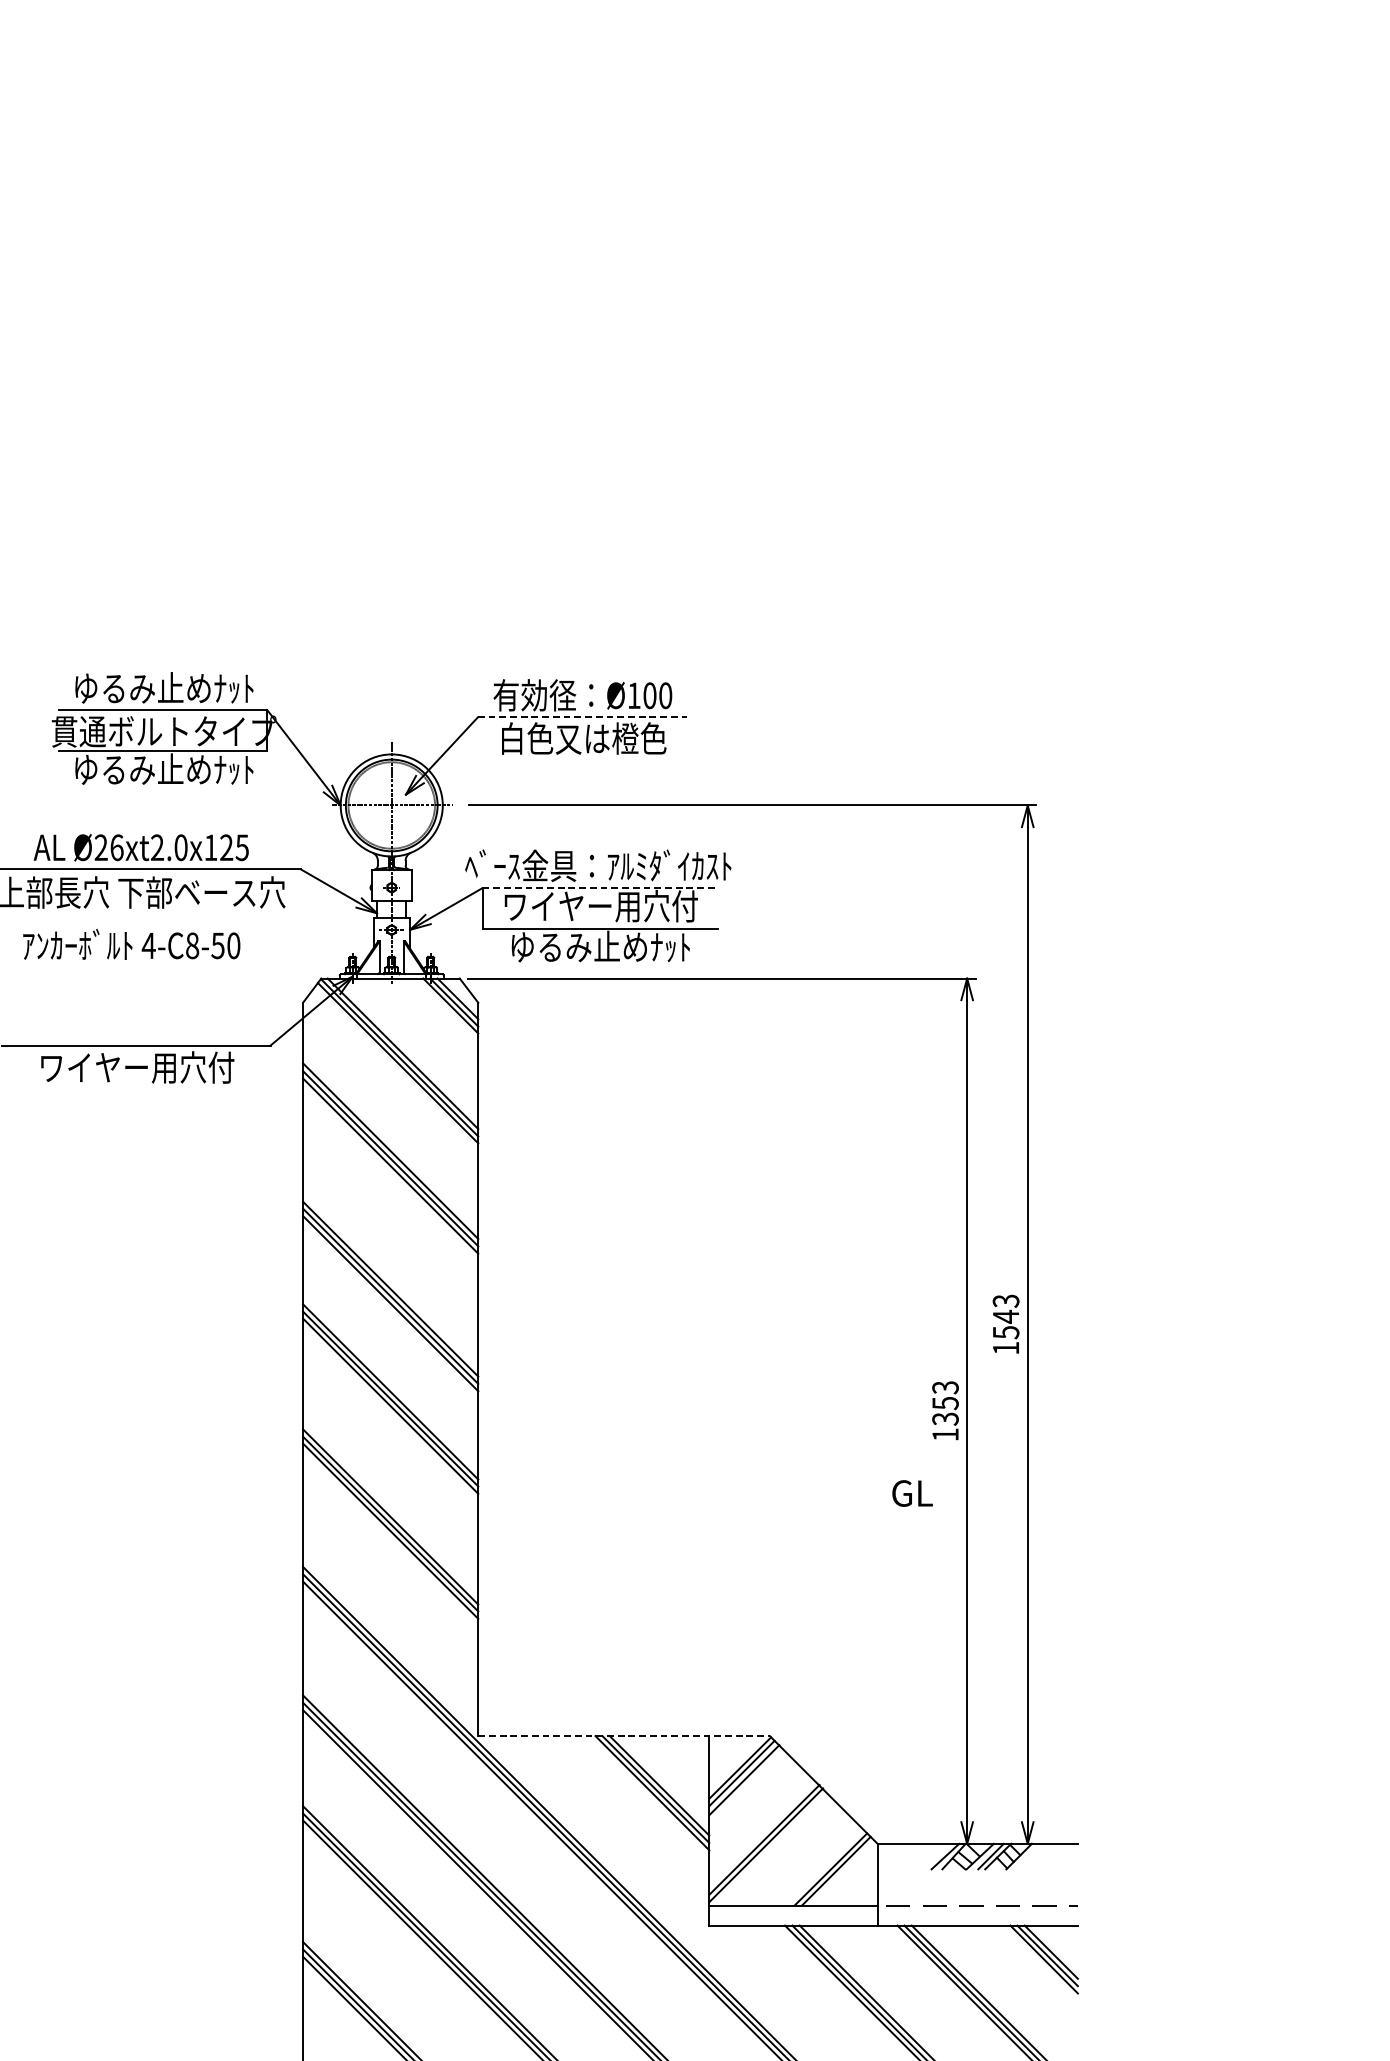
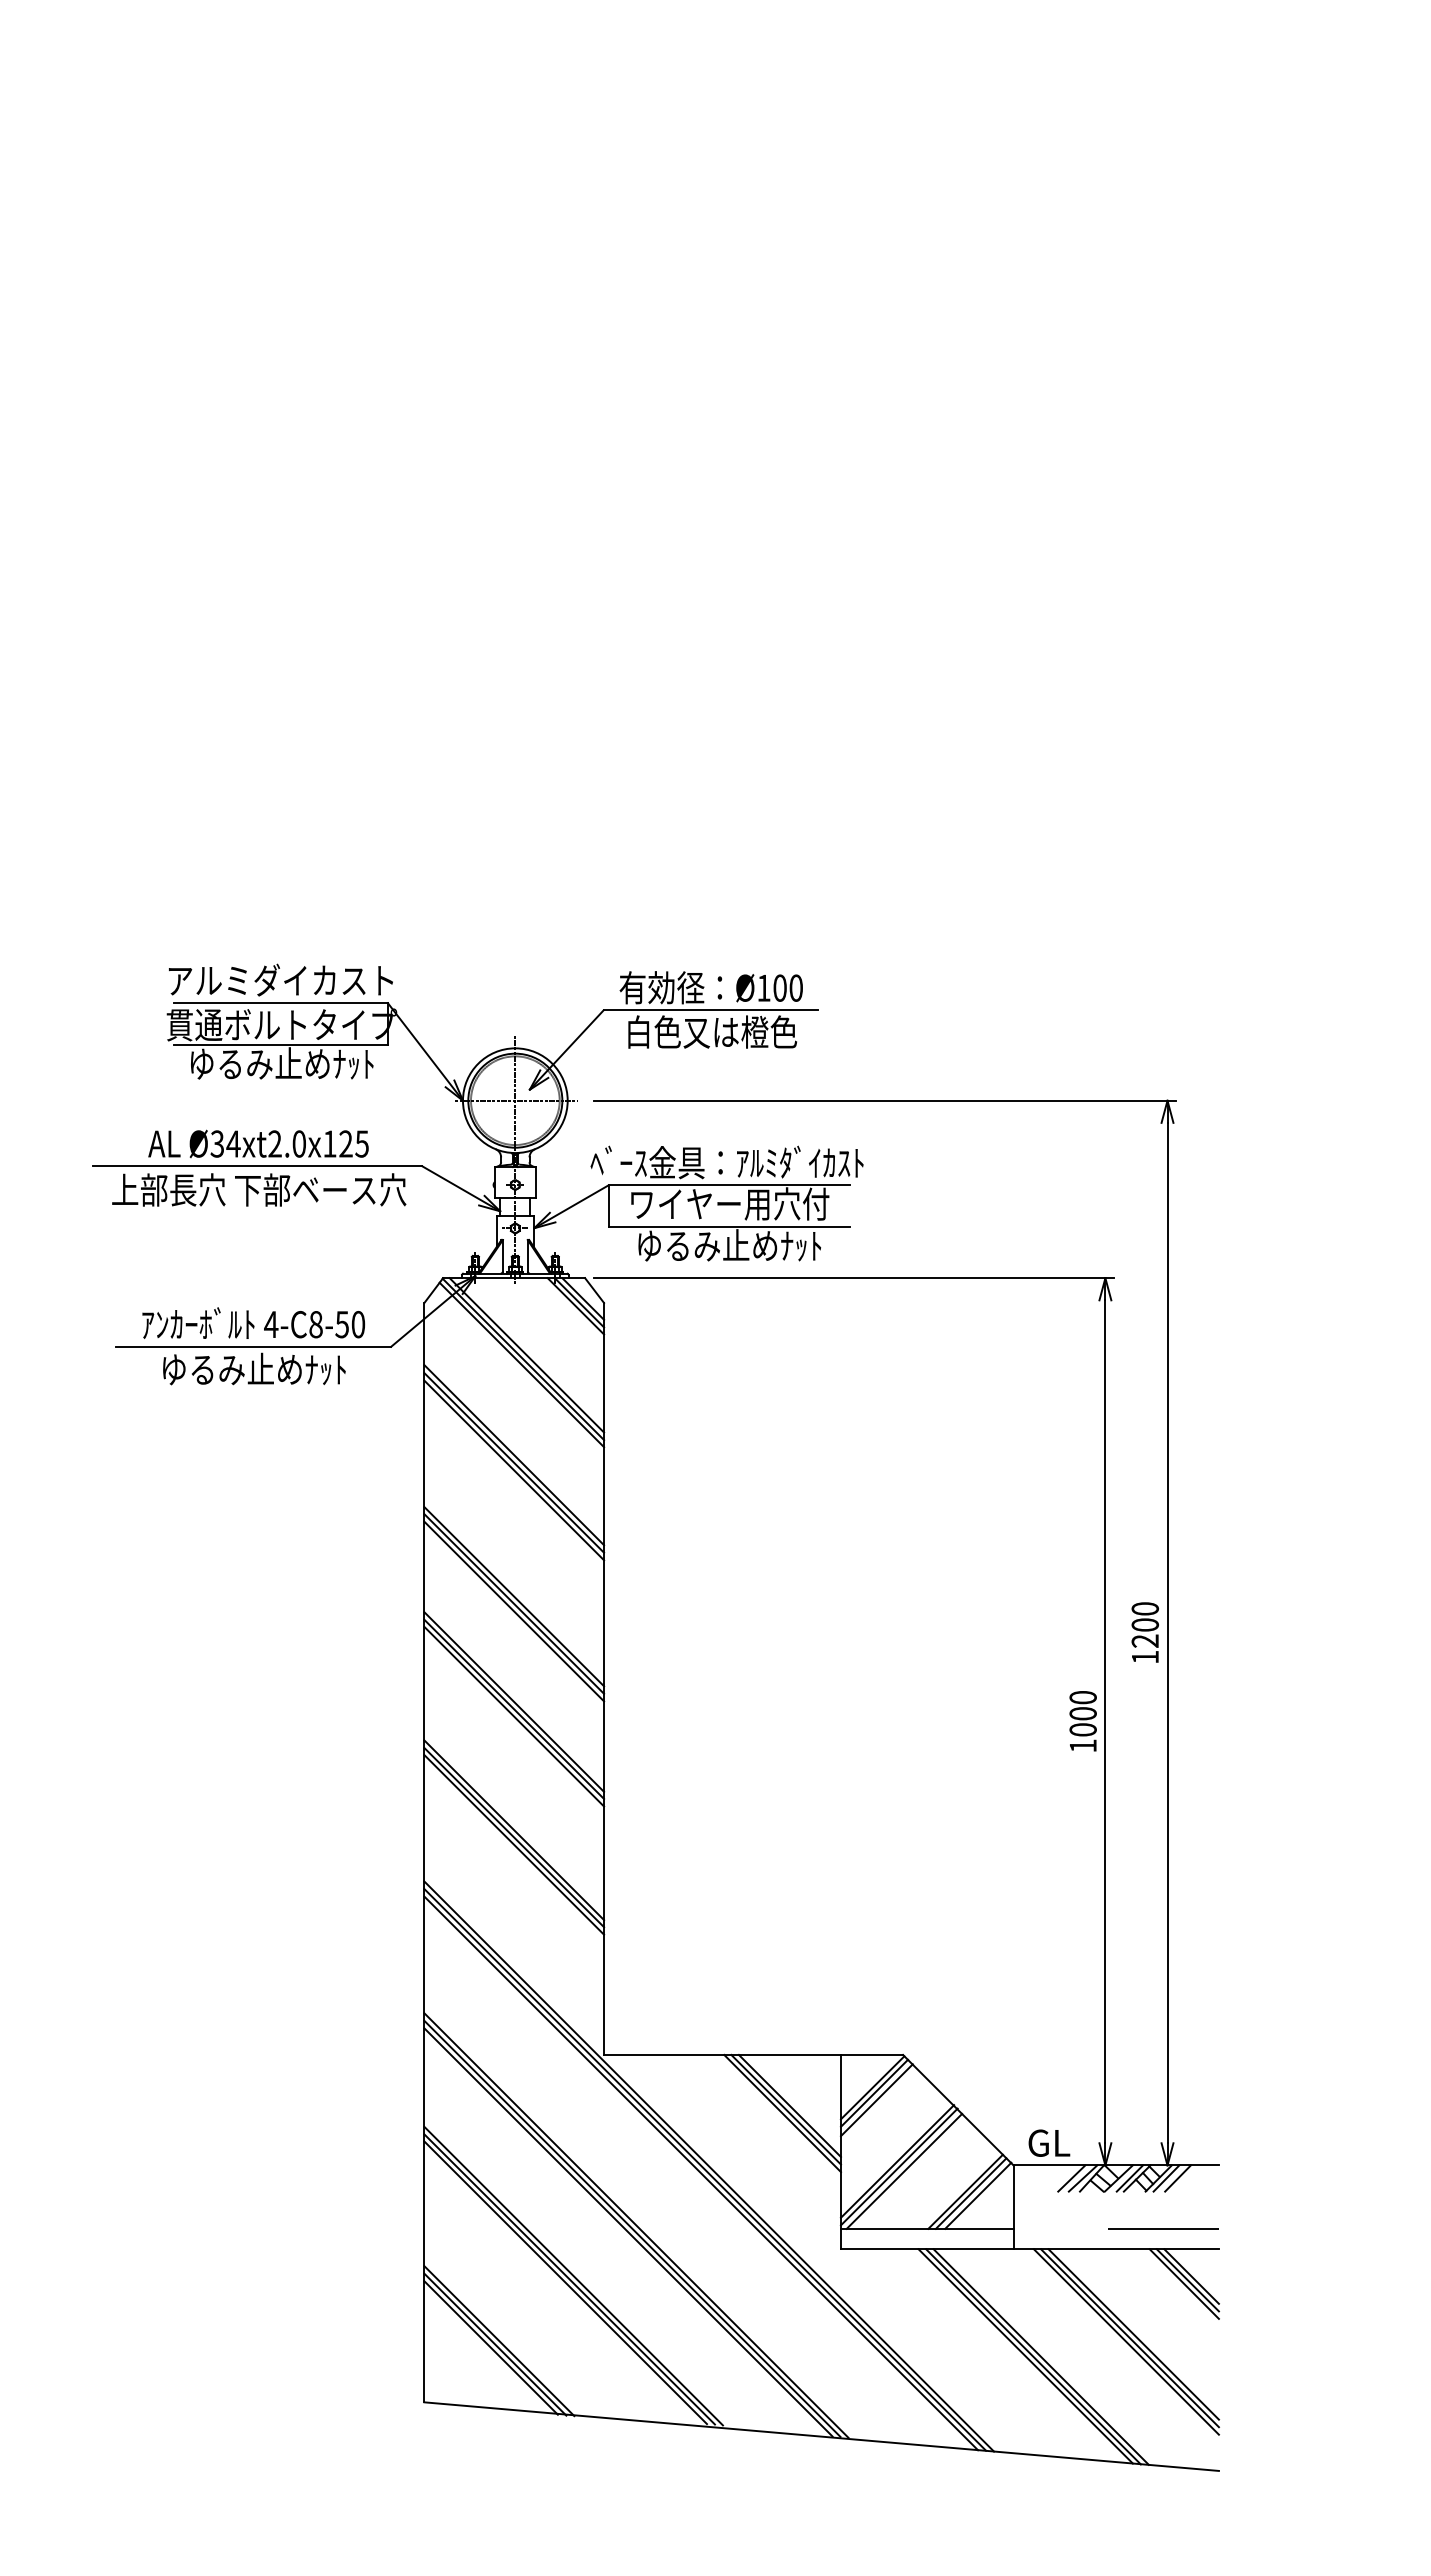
text: (162, 687) -> (280, 979), ゆるみ止めﾅｯﾄ -> アルミダイカスト
line: (583, 717) -> (711, 1010), dashed -> solid
text: (109, 847) -> (225, 1143), Ø26xt2.0x125 -> Ø34xt2.0x125
line: (600, 888) -> (729, 1185), dashed -> solid
text: (131, 943) -> (253, 1322), moved
text: (137, 1067) -> (254, 1369), ワイヤー用穴付 -> ゆるみ止めﾅｯﾄ
text: (1006, 1317) -> (1145, 1625), 1543 -> 1200
text: (944, 1403) -> (1082, 1713), 1353 -> 1000
text: (912, 1492) -> (1049, 2142), moved
line: (624, 1735) -> (753, 2054), dashed -> solid
line: (771, 1848) -> (904, 2170), added
line: (934, 1856) -> (1071, 2178), added
line: (1026, 1856) -> (1166, 2178), added
line: (1037, 1856) -> (1177, 2178), added
line: (843, 1873) -> (978, 2195), added

